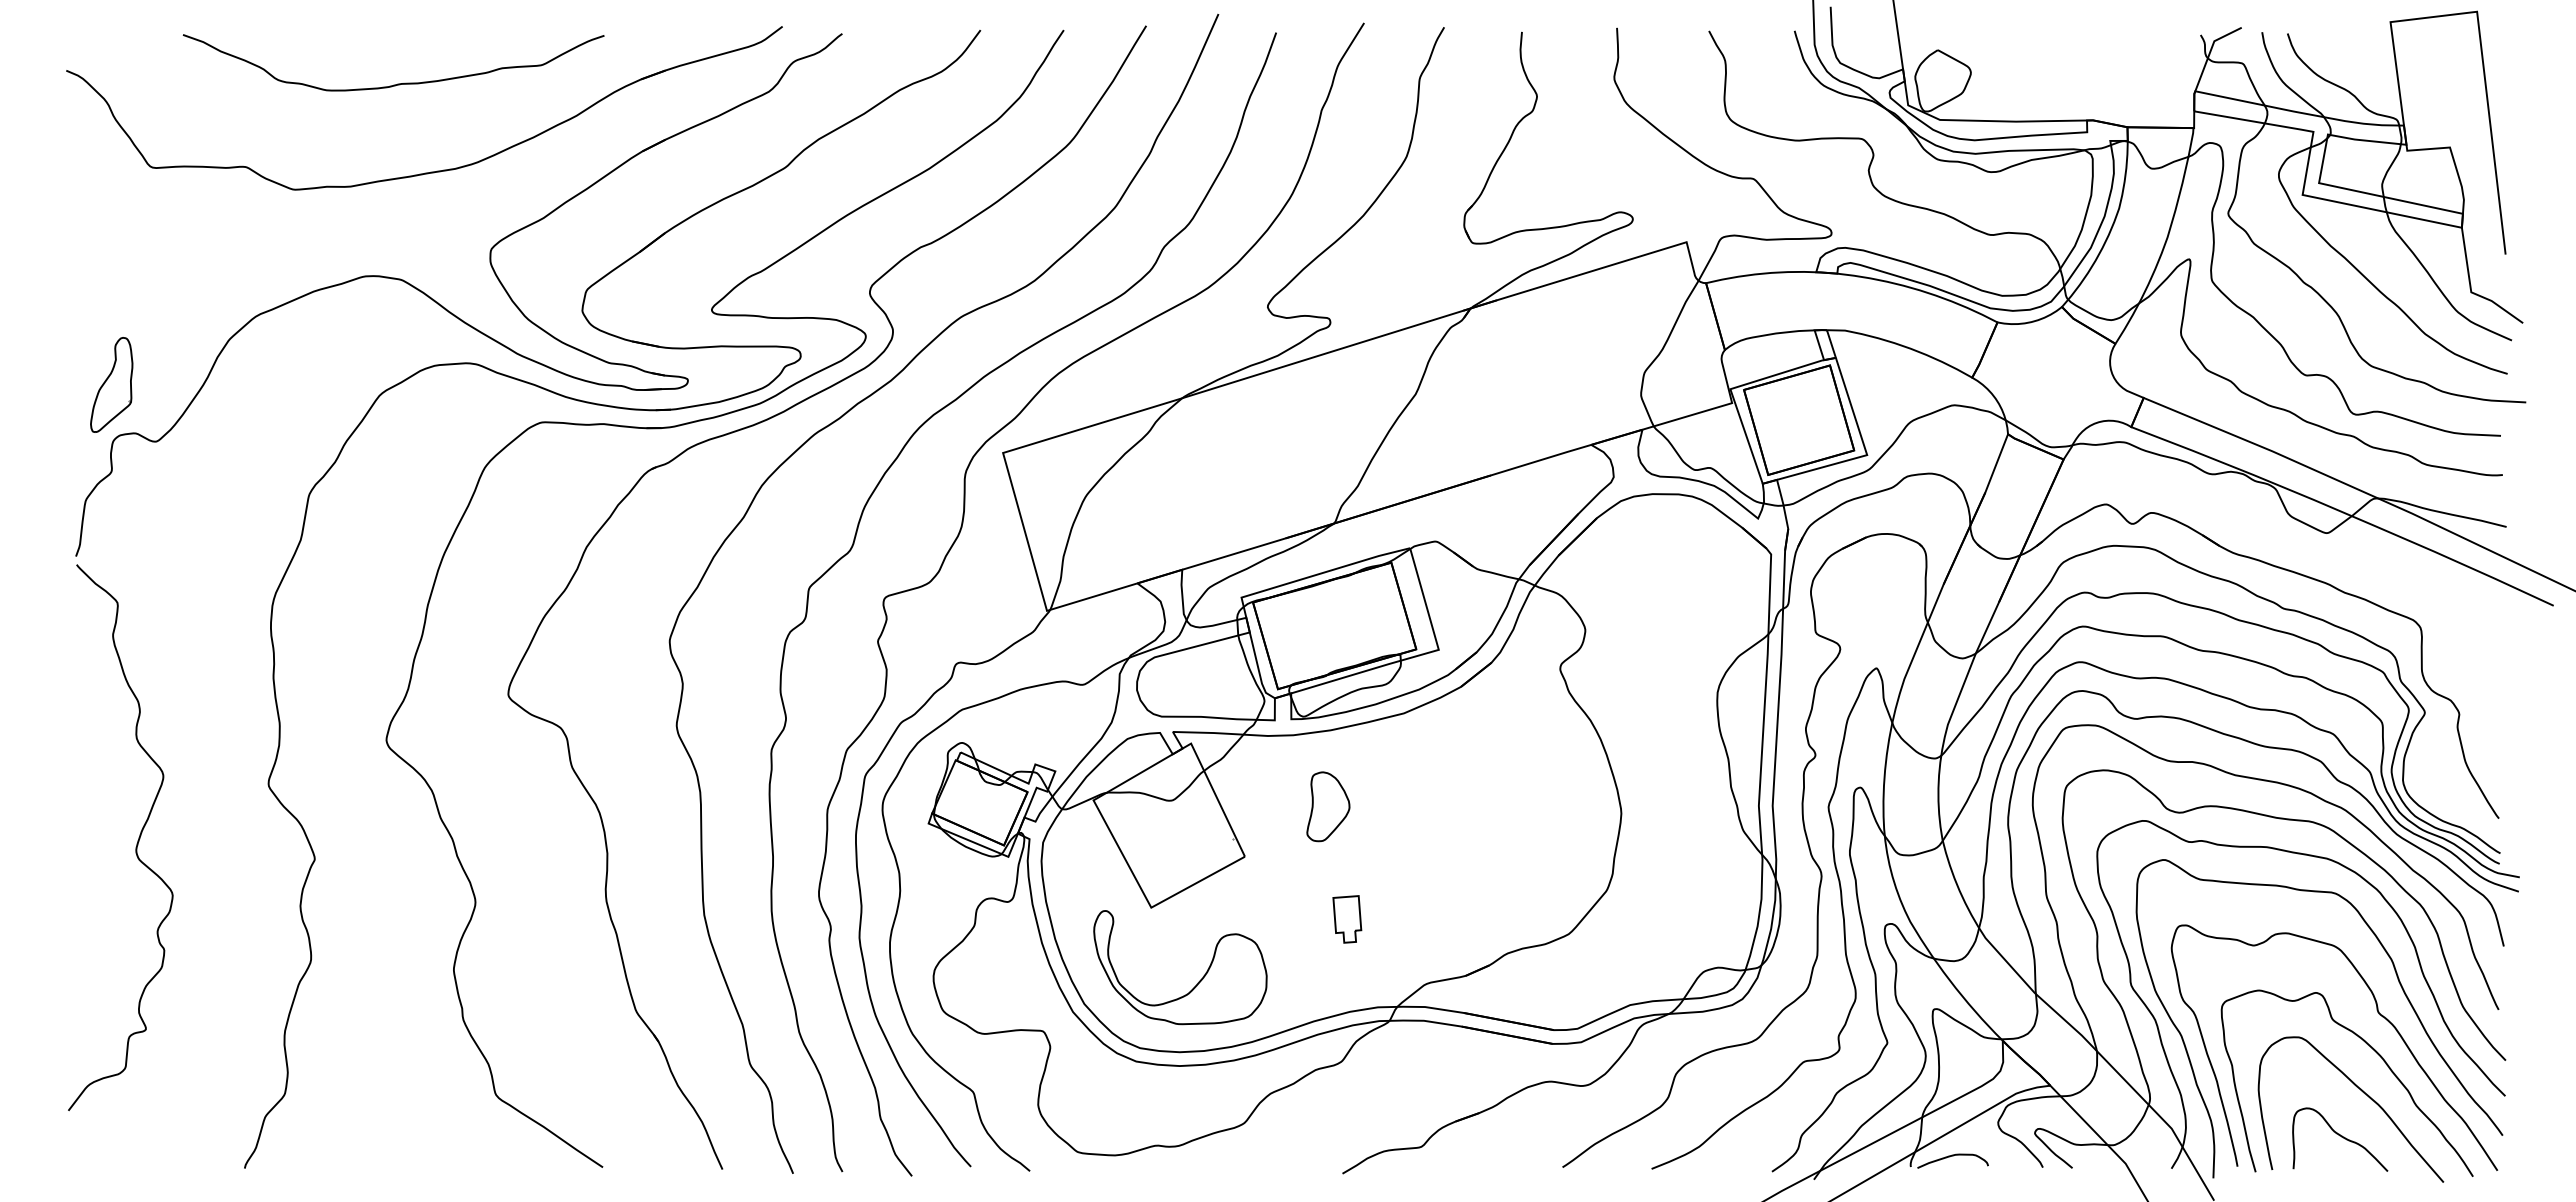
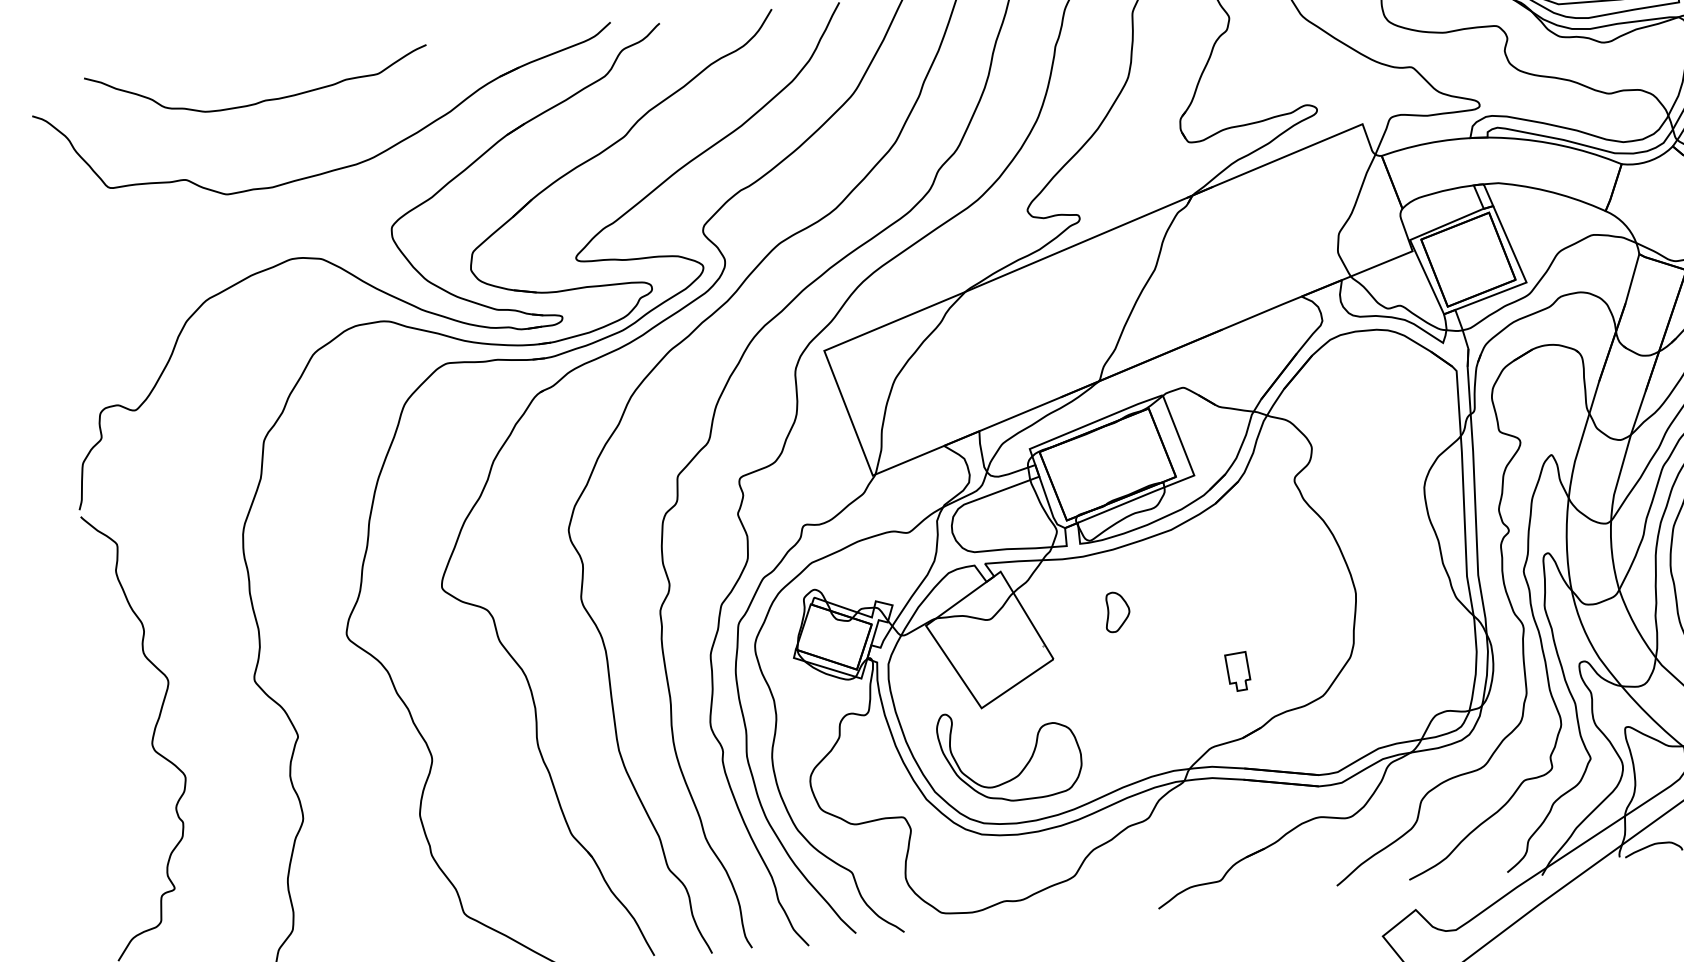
curve: (397, 83) -> (262, 100), moved
part: (111, 384) -> (94, 367), removed
part: (1328, 806) -> (1117, 611), size x0.7
part: (1347, 919) -> (1238, 671), moved

